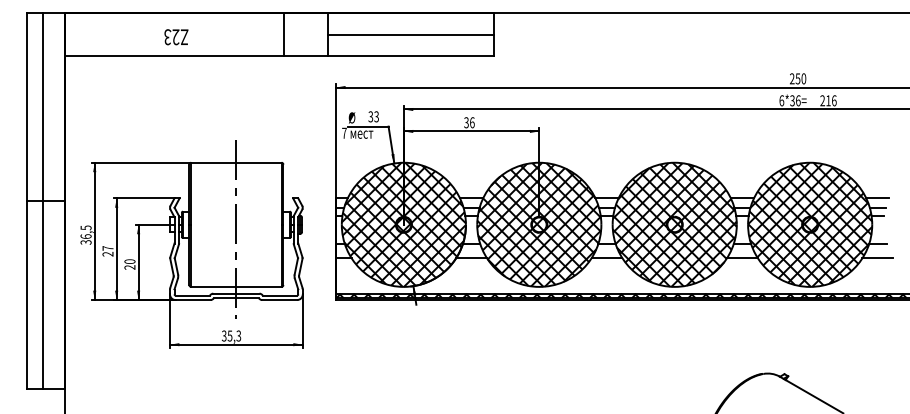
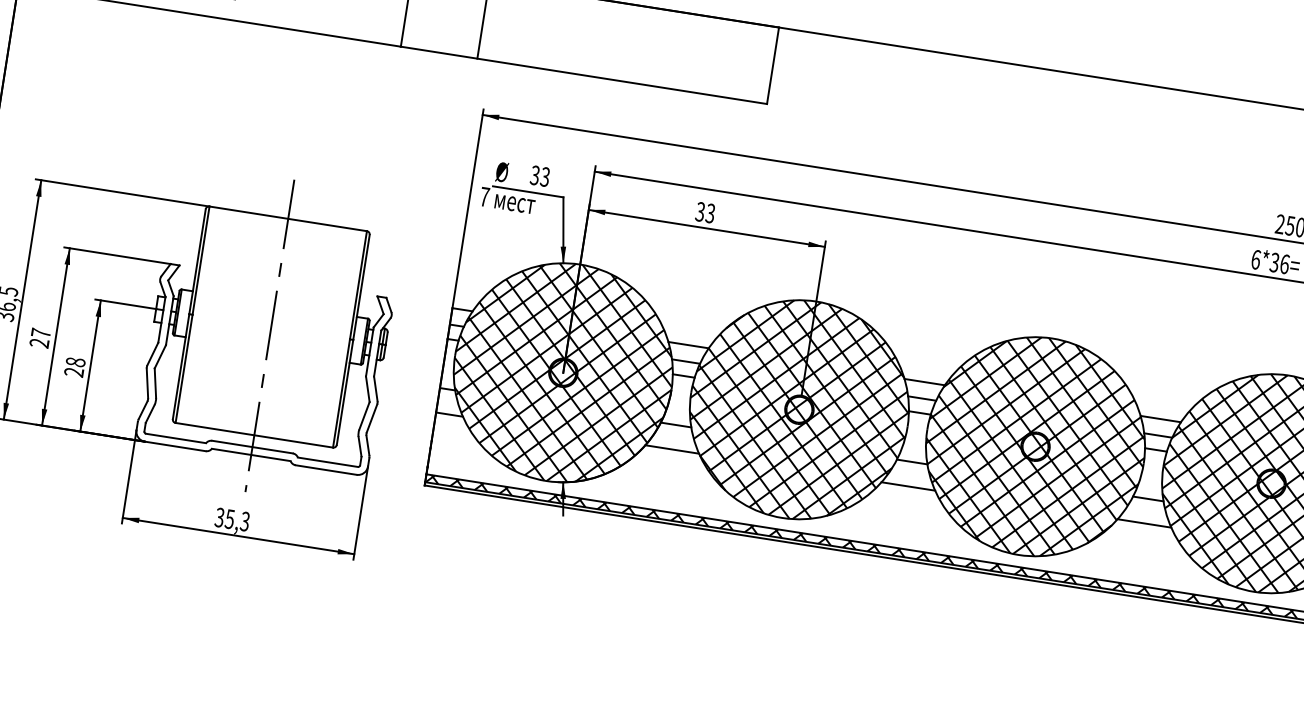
line: (411, 34) -> (628, 43), removed
text: (472, 122) -> (710, 213), 36 -> 33
text: (130, 261) -> (76, 362), 20 -> 28

